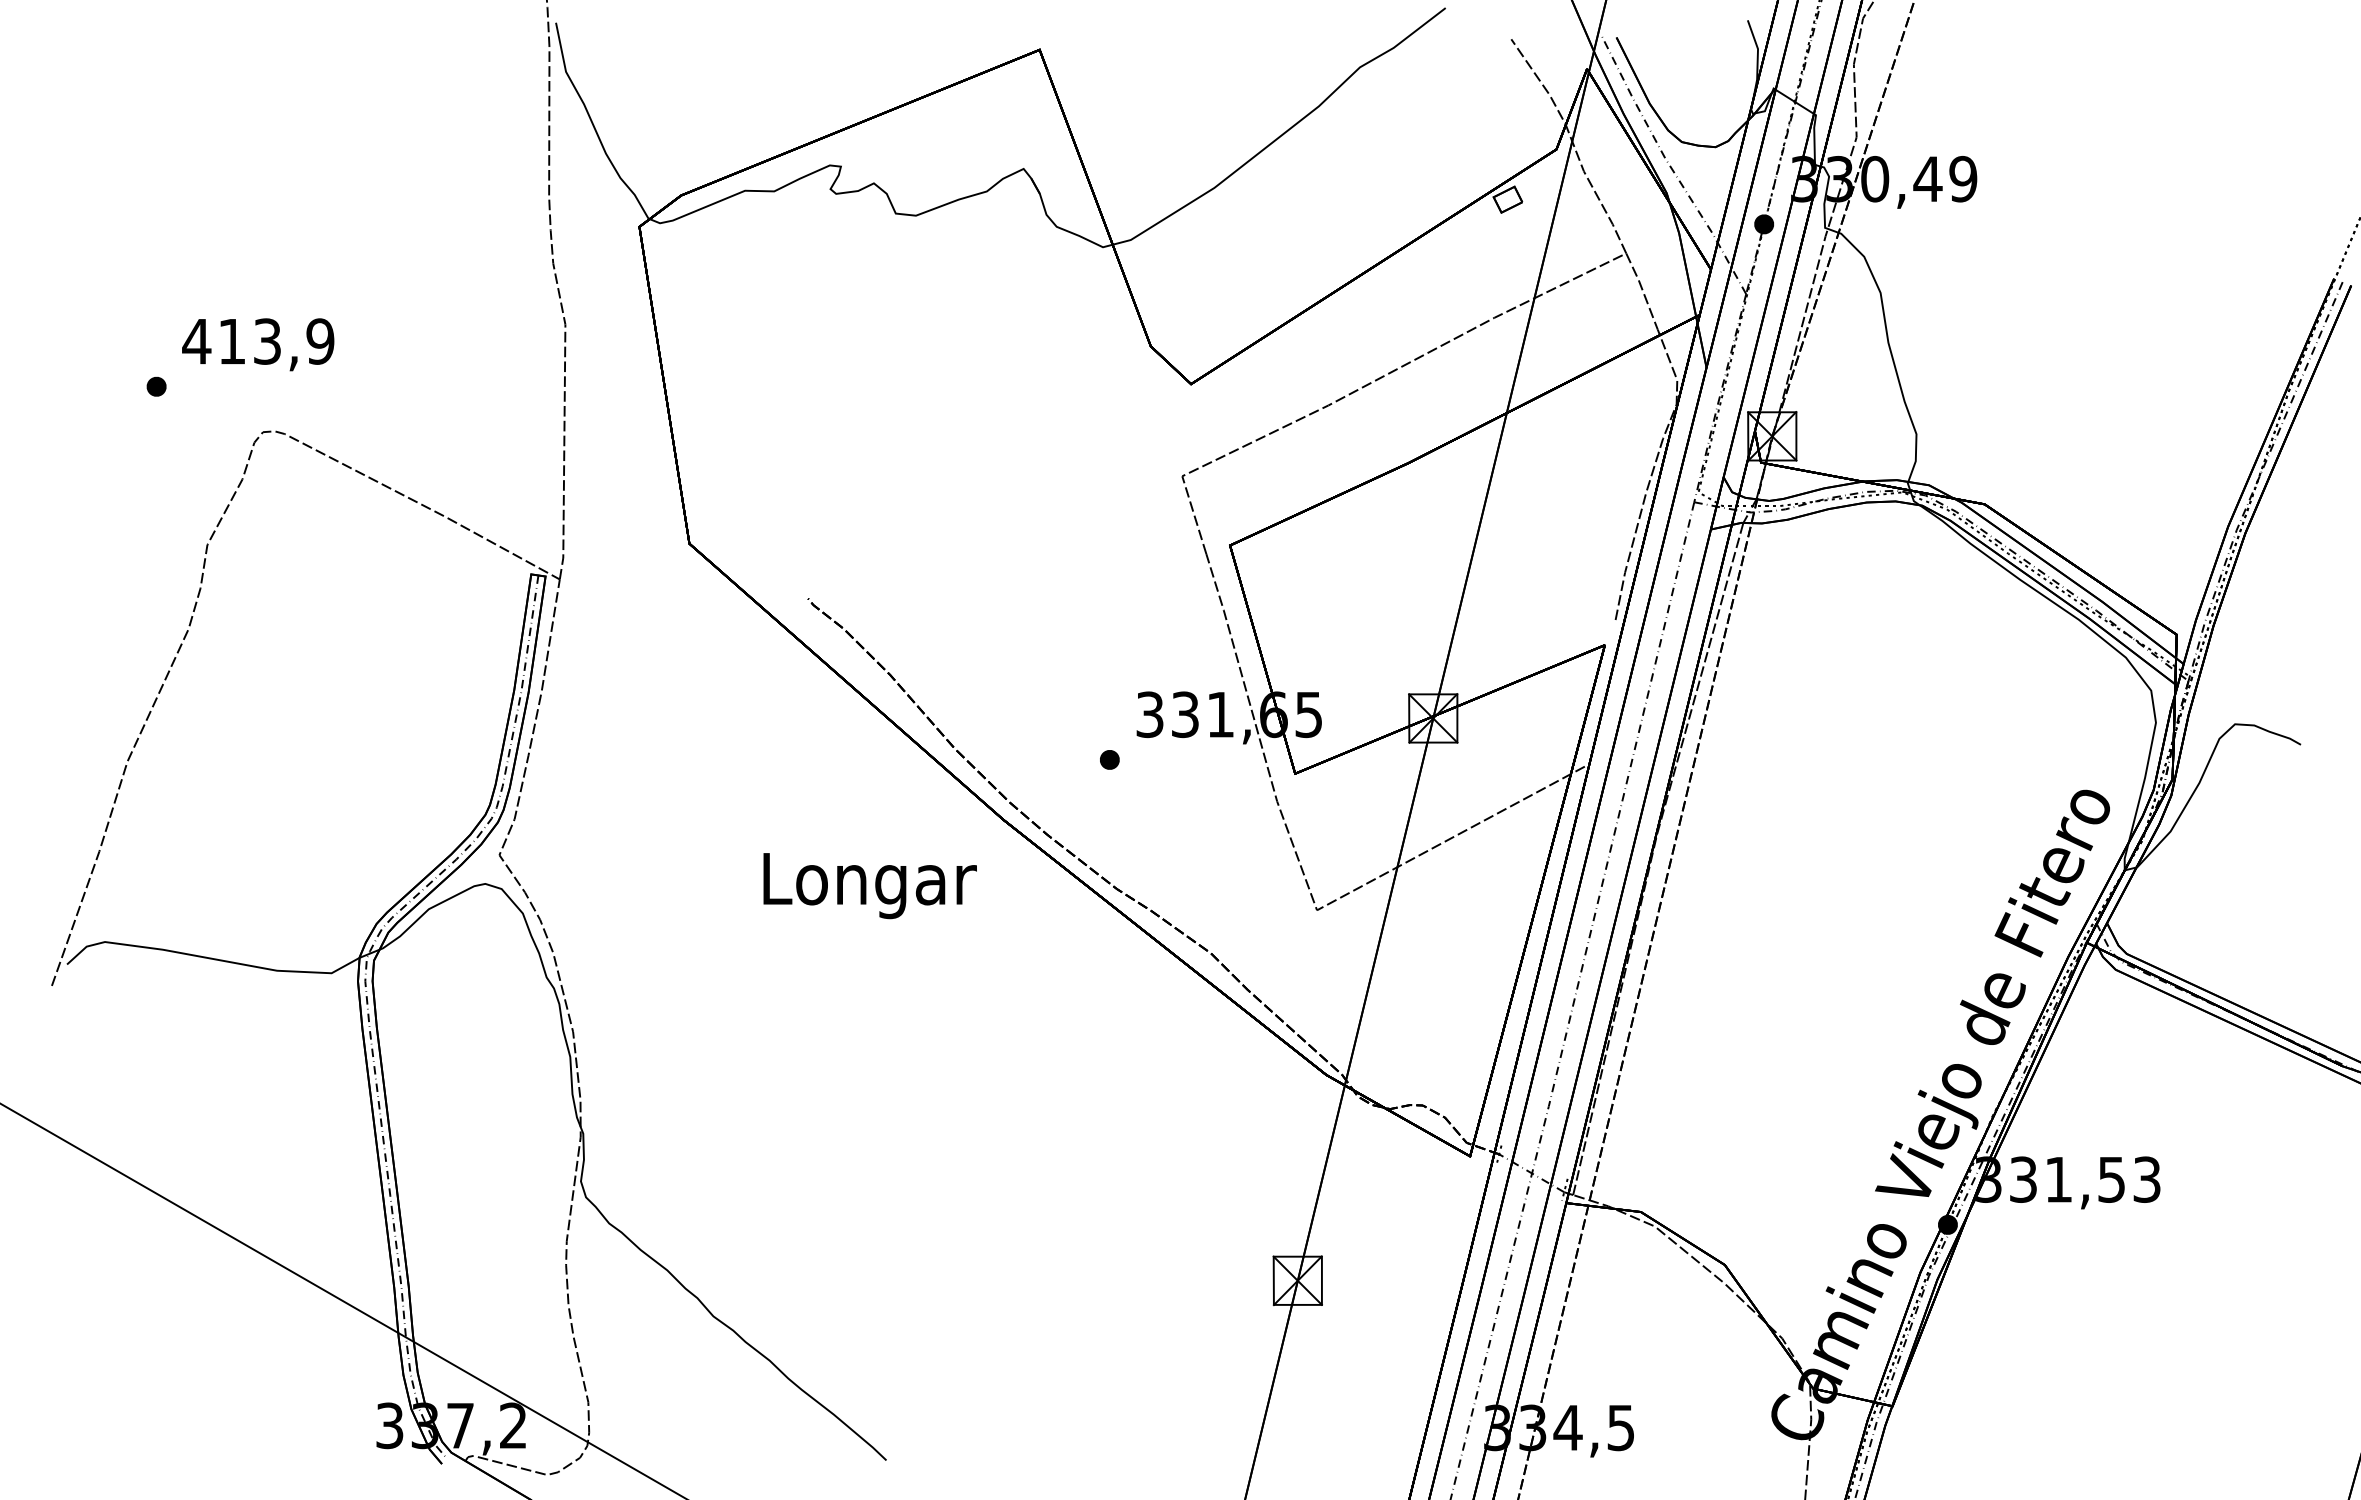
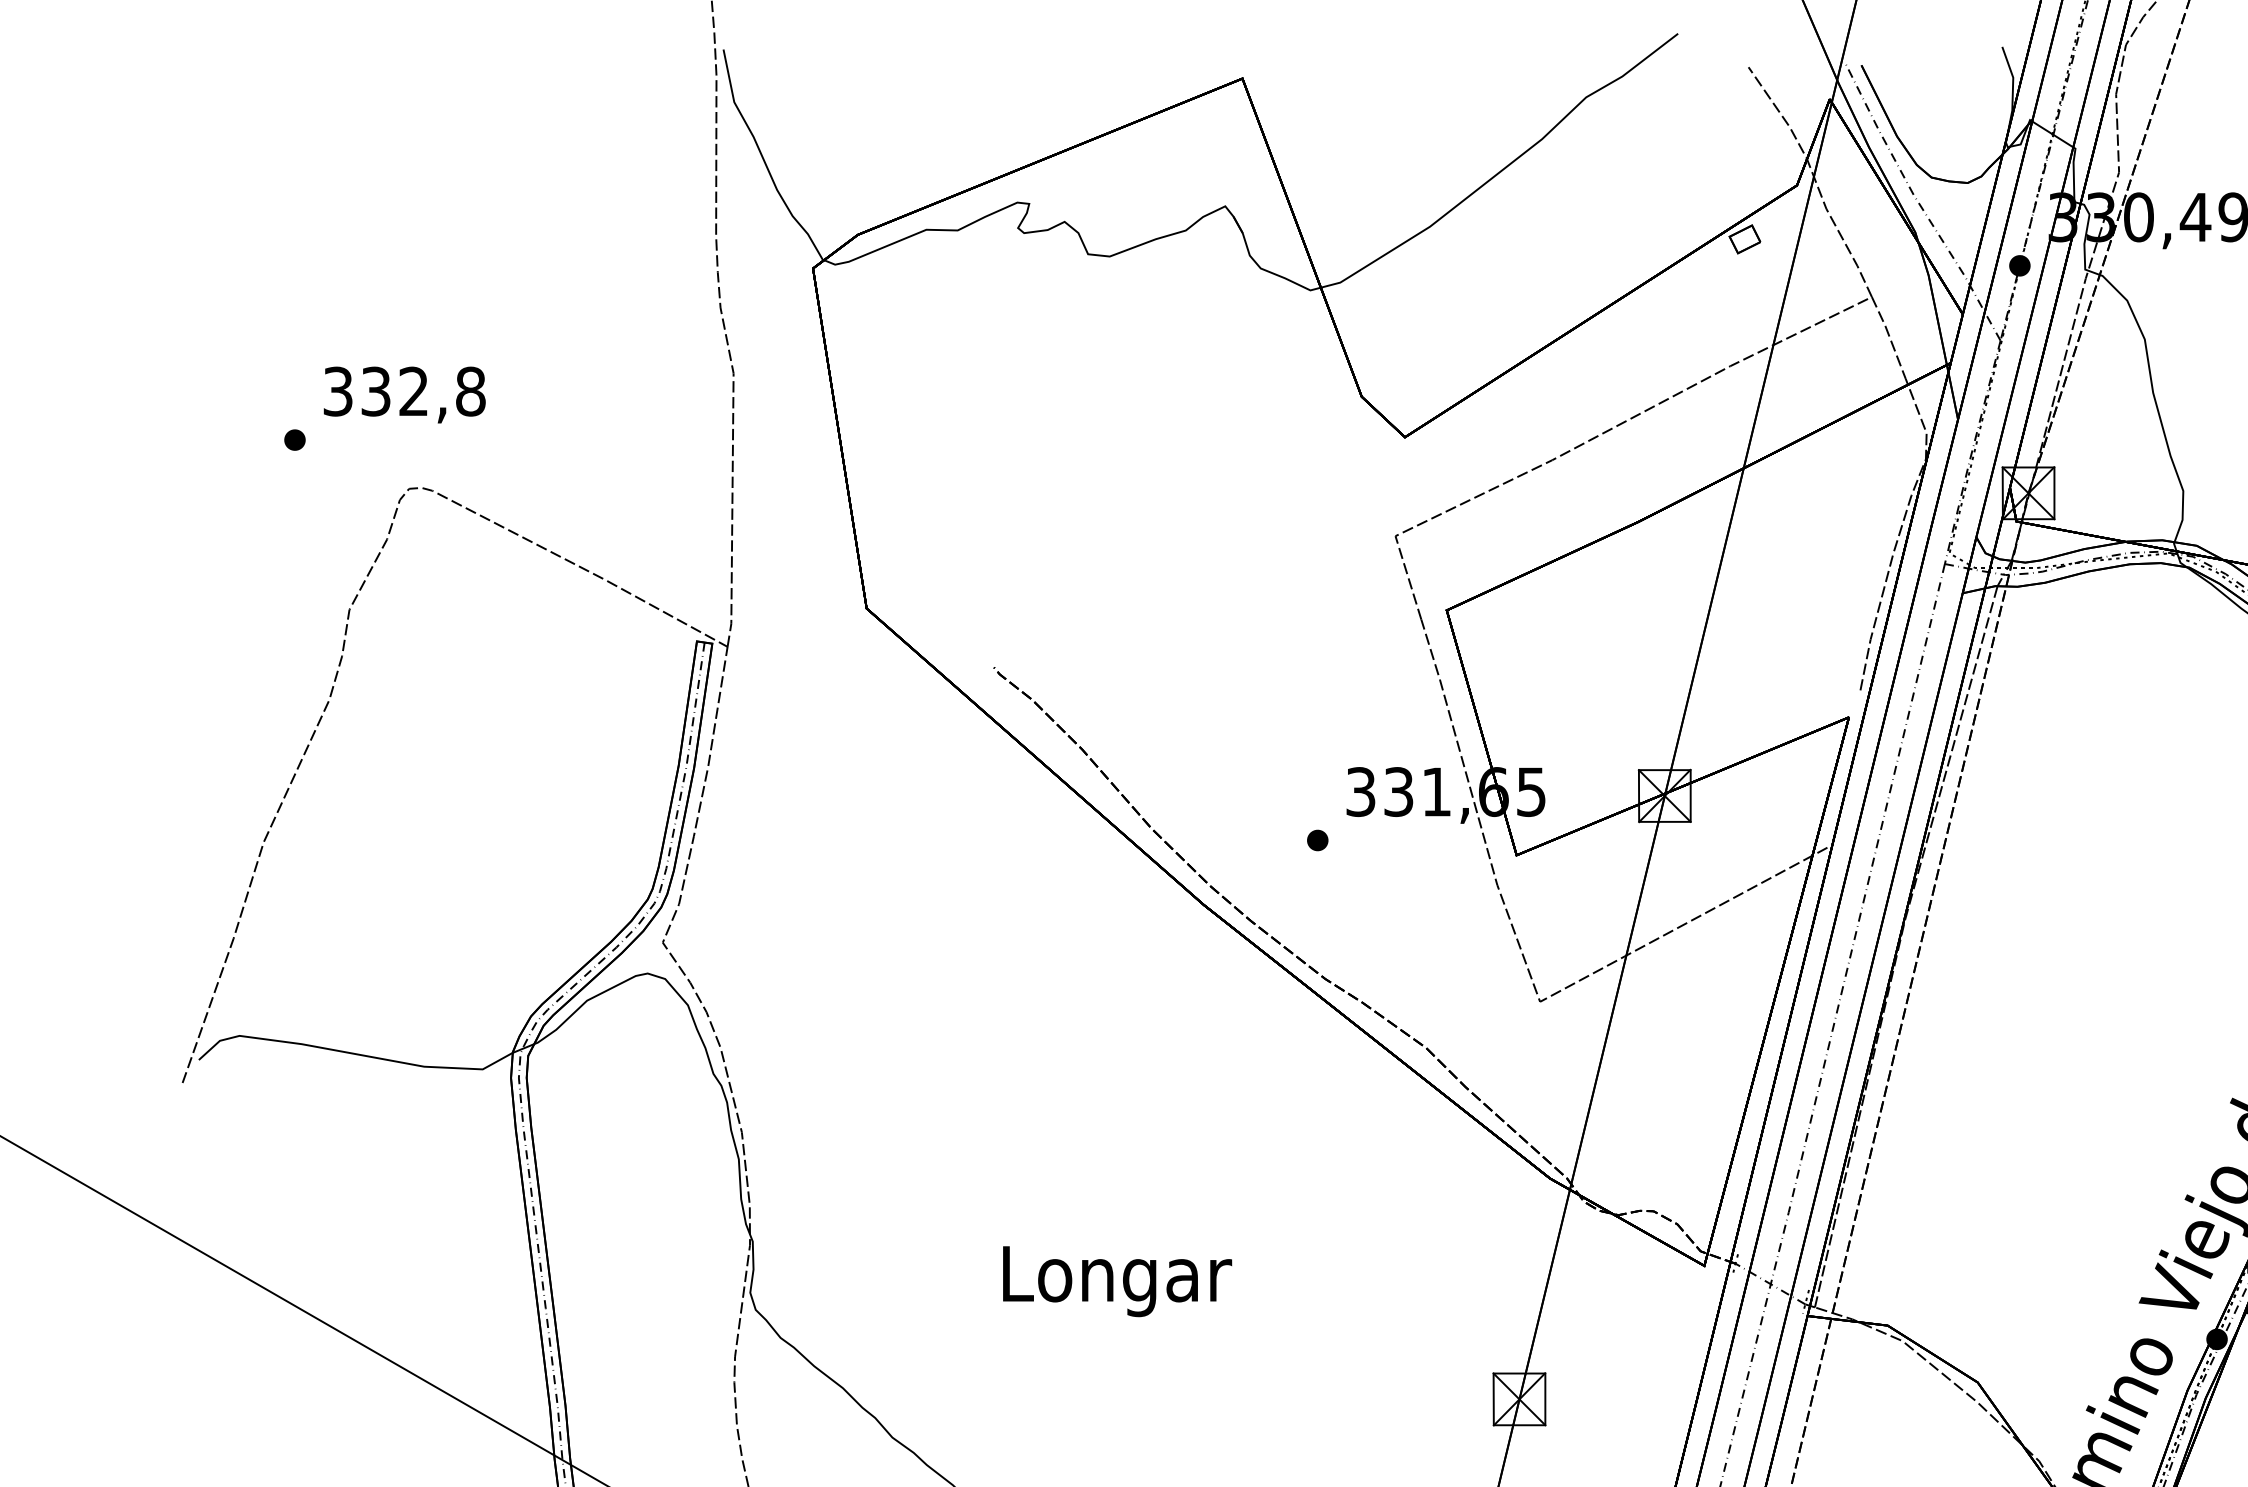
text: (258, 341) -> (404, 391), 413,9 -> 332,8
text: (869, 886) -> (1116, 1282), moved

